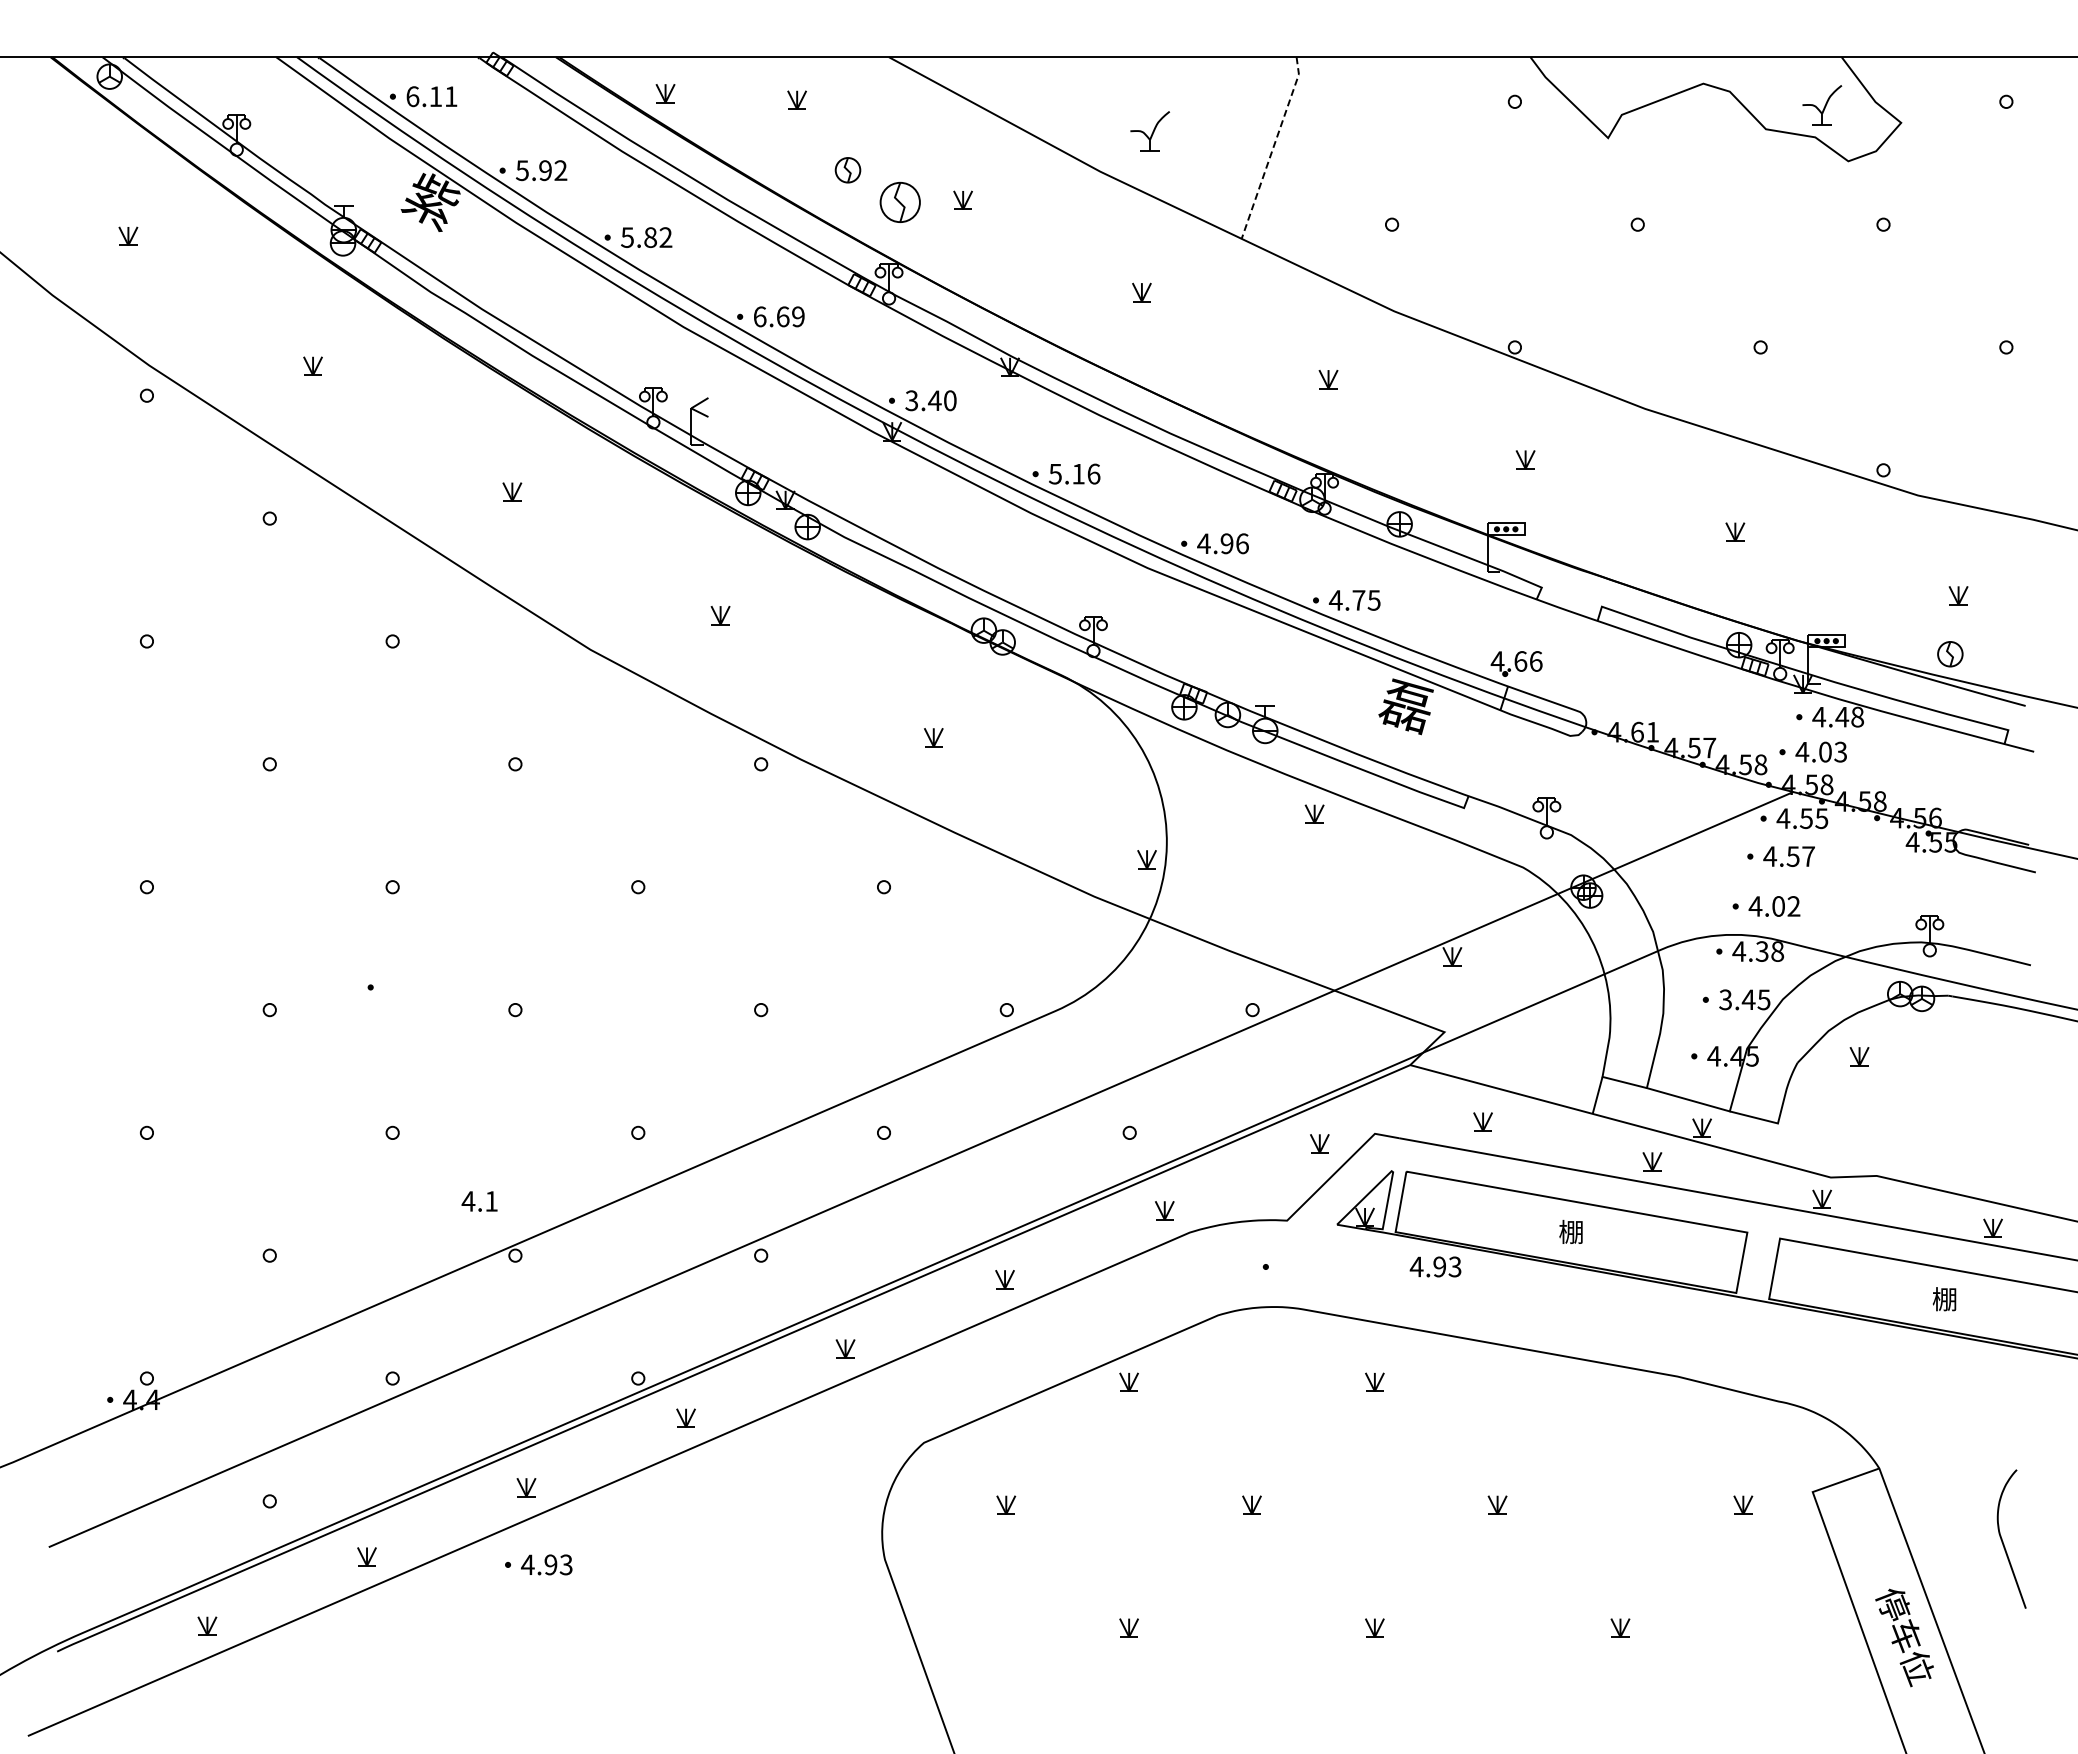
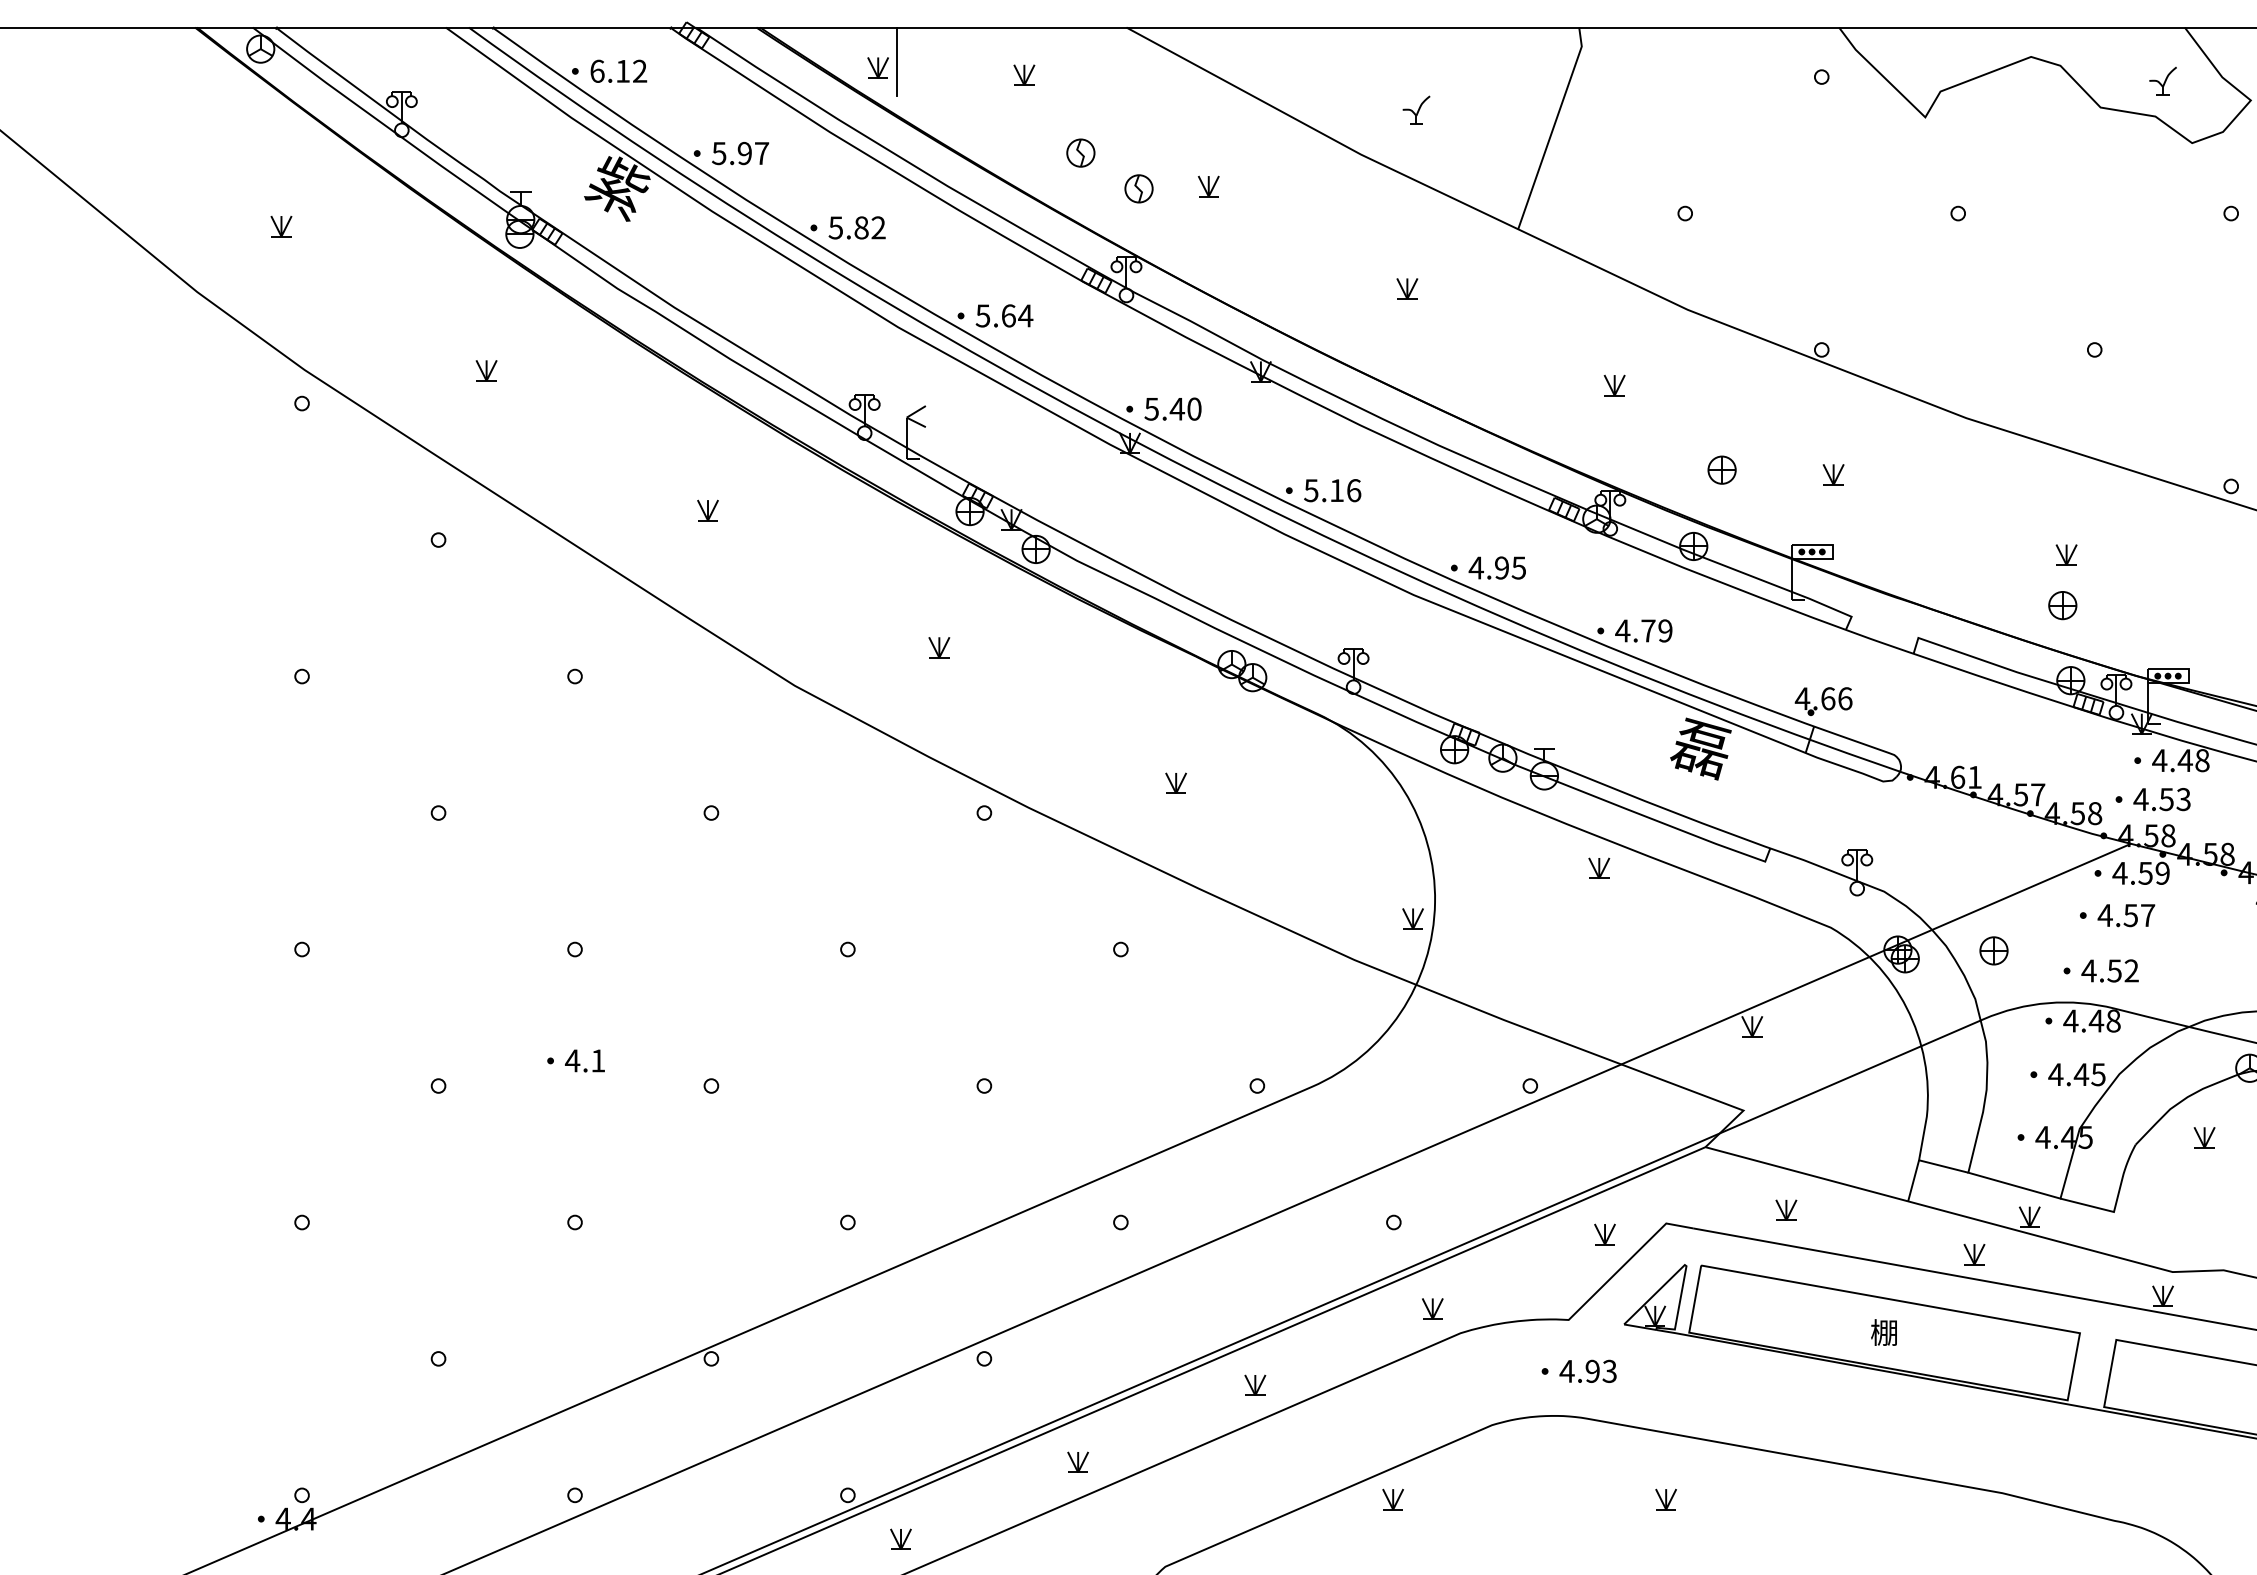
line: (682, 87) -> (897, 61), added
text: (450, 96) -> (639, 71), 6.11 -> 6.12
part: (1821, 105) -> (2162, 81), size x0.62
part: (1149, 131) -> (1415, 110), size x0.62
line: (1273, 147) -> (1553, 127), dashed -> solid
text: (560, 170) -> (761, 153), 5.92 -> 5.97
part: (900, 202) -> (1139, 188), size x0.62
text: (779, 316) -> (1004, 315), 6.69 -> 5.64
text: (912, 400) -> (1152, 408), 3.40 -> 5.40
part: (1425, 455) -> (1722, 469), added
text: (1241, 543) -> (1518, 567), 4.96 -> 4.95
part: (1731, 577) -> (2062, 605), added
text: (1373, 600) -> (1664, 631), 4.75 -> 4.79
text: (1824, 751) -> (2165, 798), 4.03 -> 4.53
text: (1821, 818) -> (2162, 873), 4.55 -> 4.59
part: (1669, 888) -> (1993, 950), added
text: (1778, 906) -> (2114, 970), 4.02 -> 4.52
text: (1762, 951) -> (2096, 1020), 4.38 -> 4.48
text: (1725, 999) -> (2055, 1074), 3.45 -> 4.45
text: (479, 1201) -> (584, 1060), moved
text: (1435, 1266) -> (1587, 1370), moved

